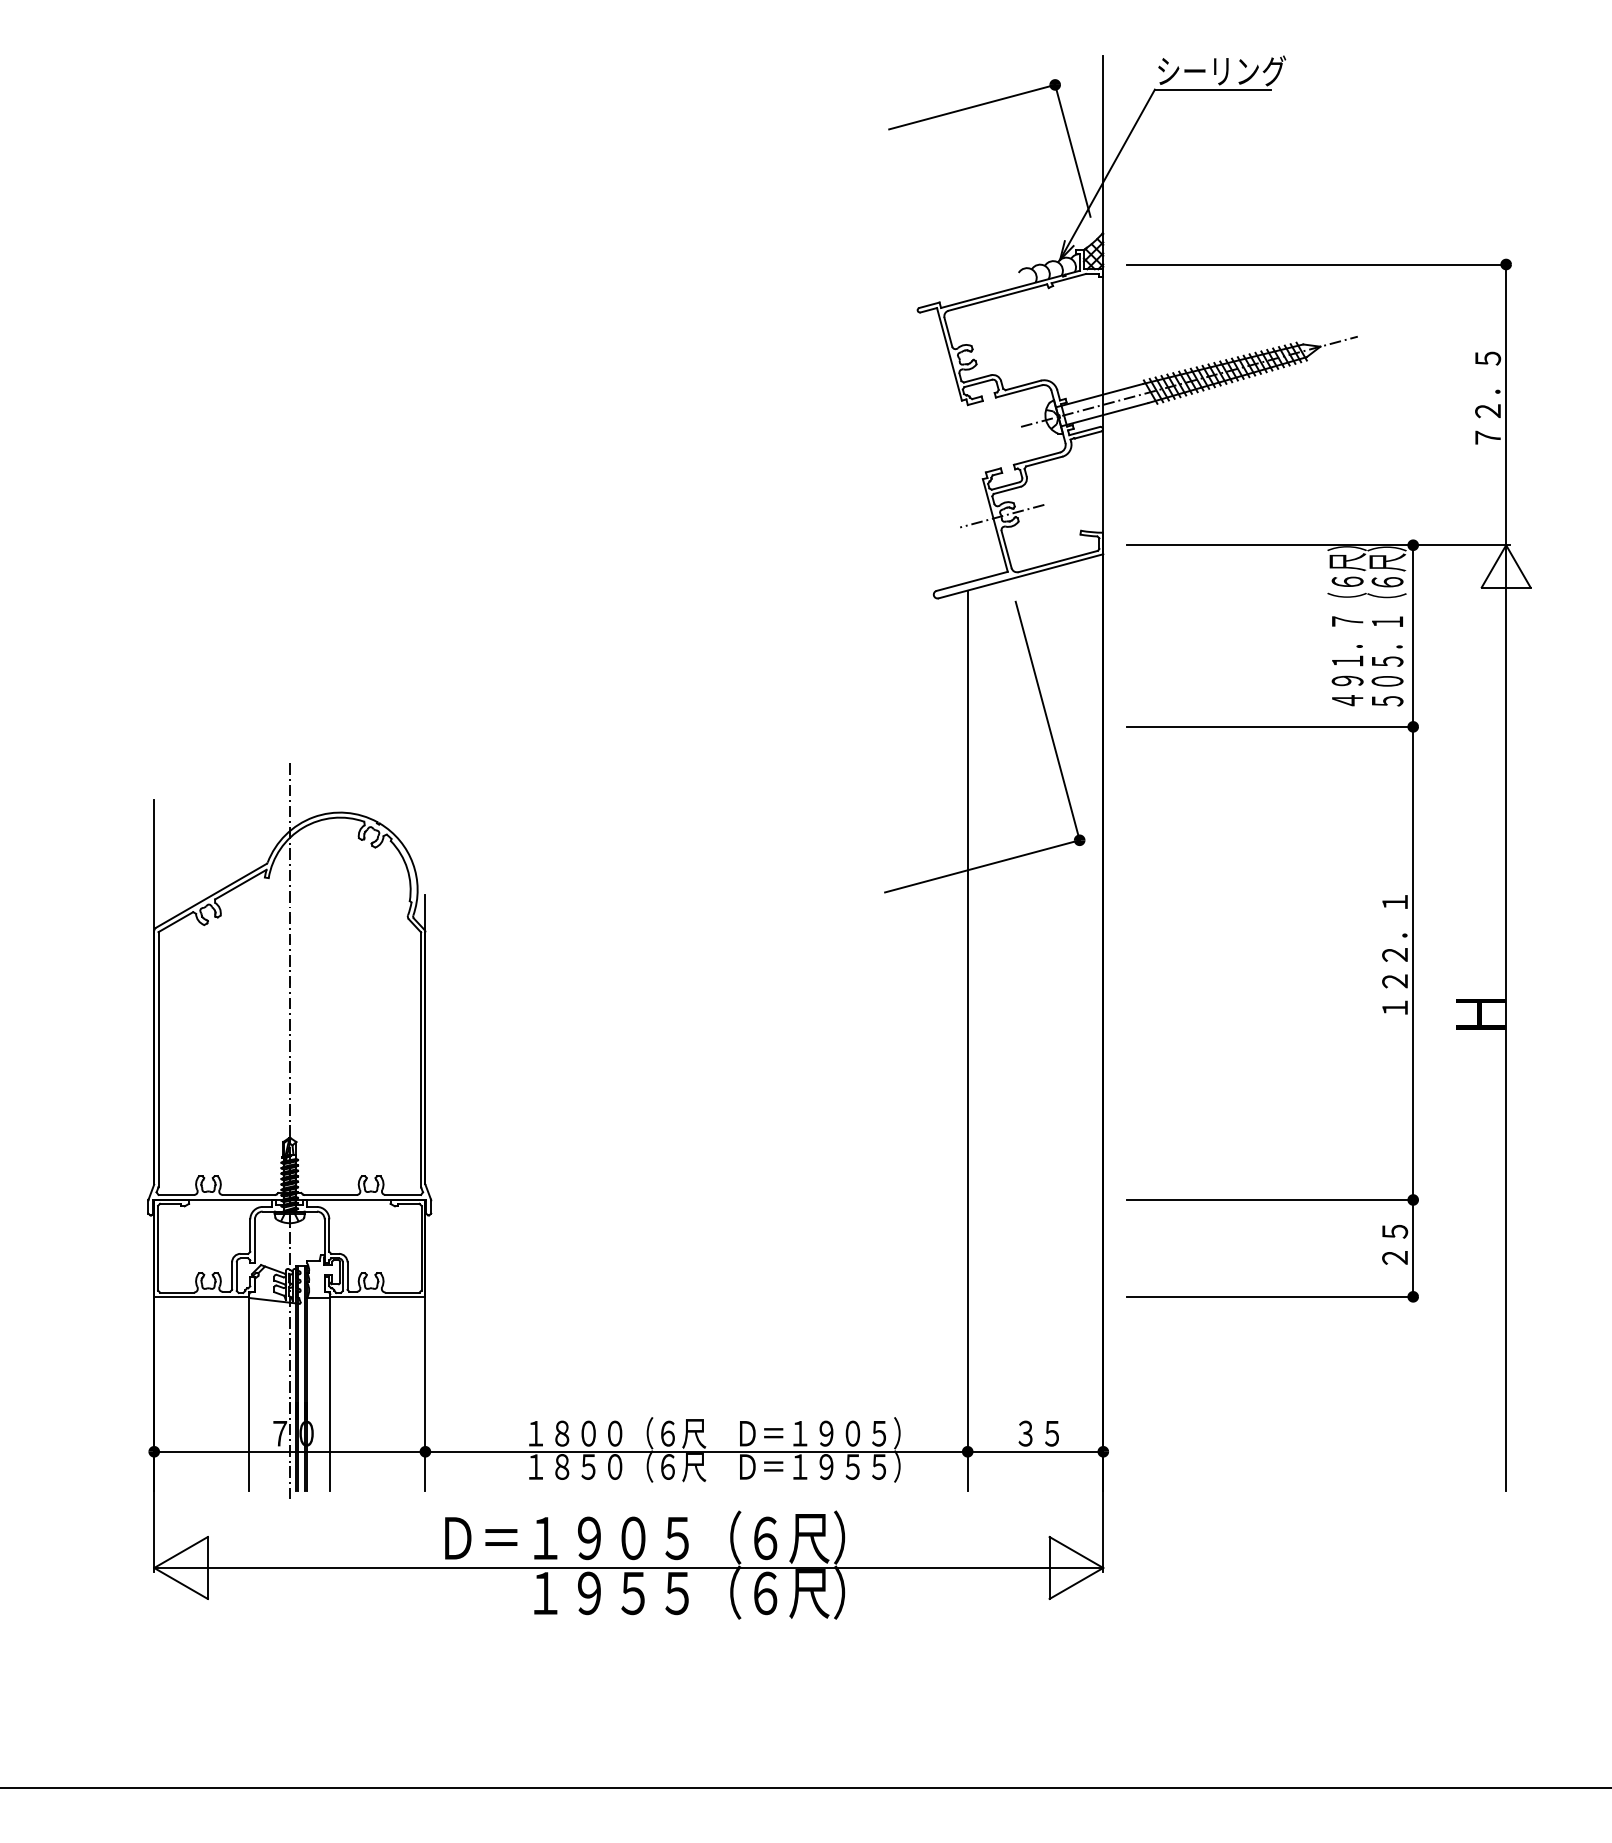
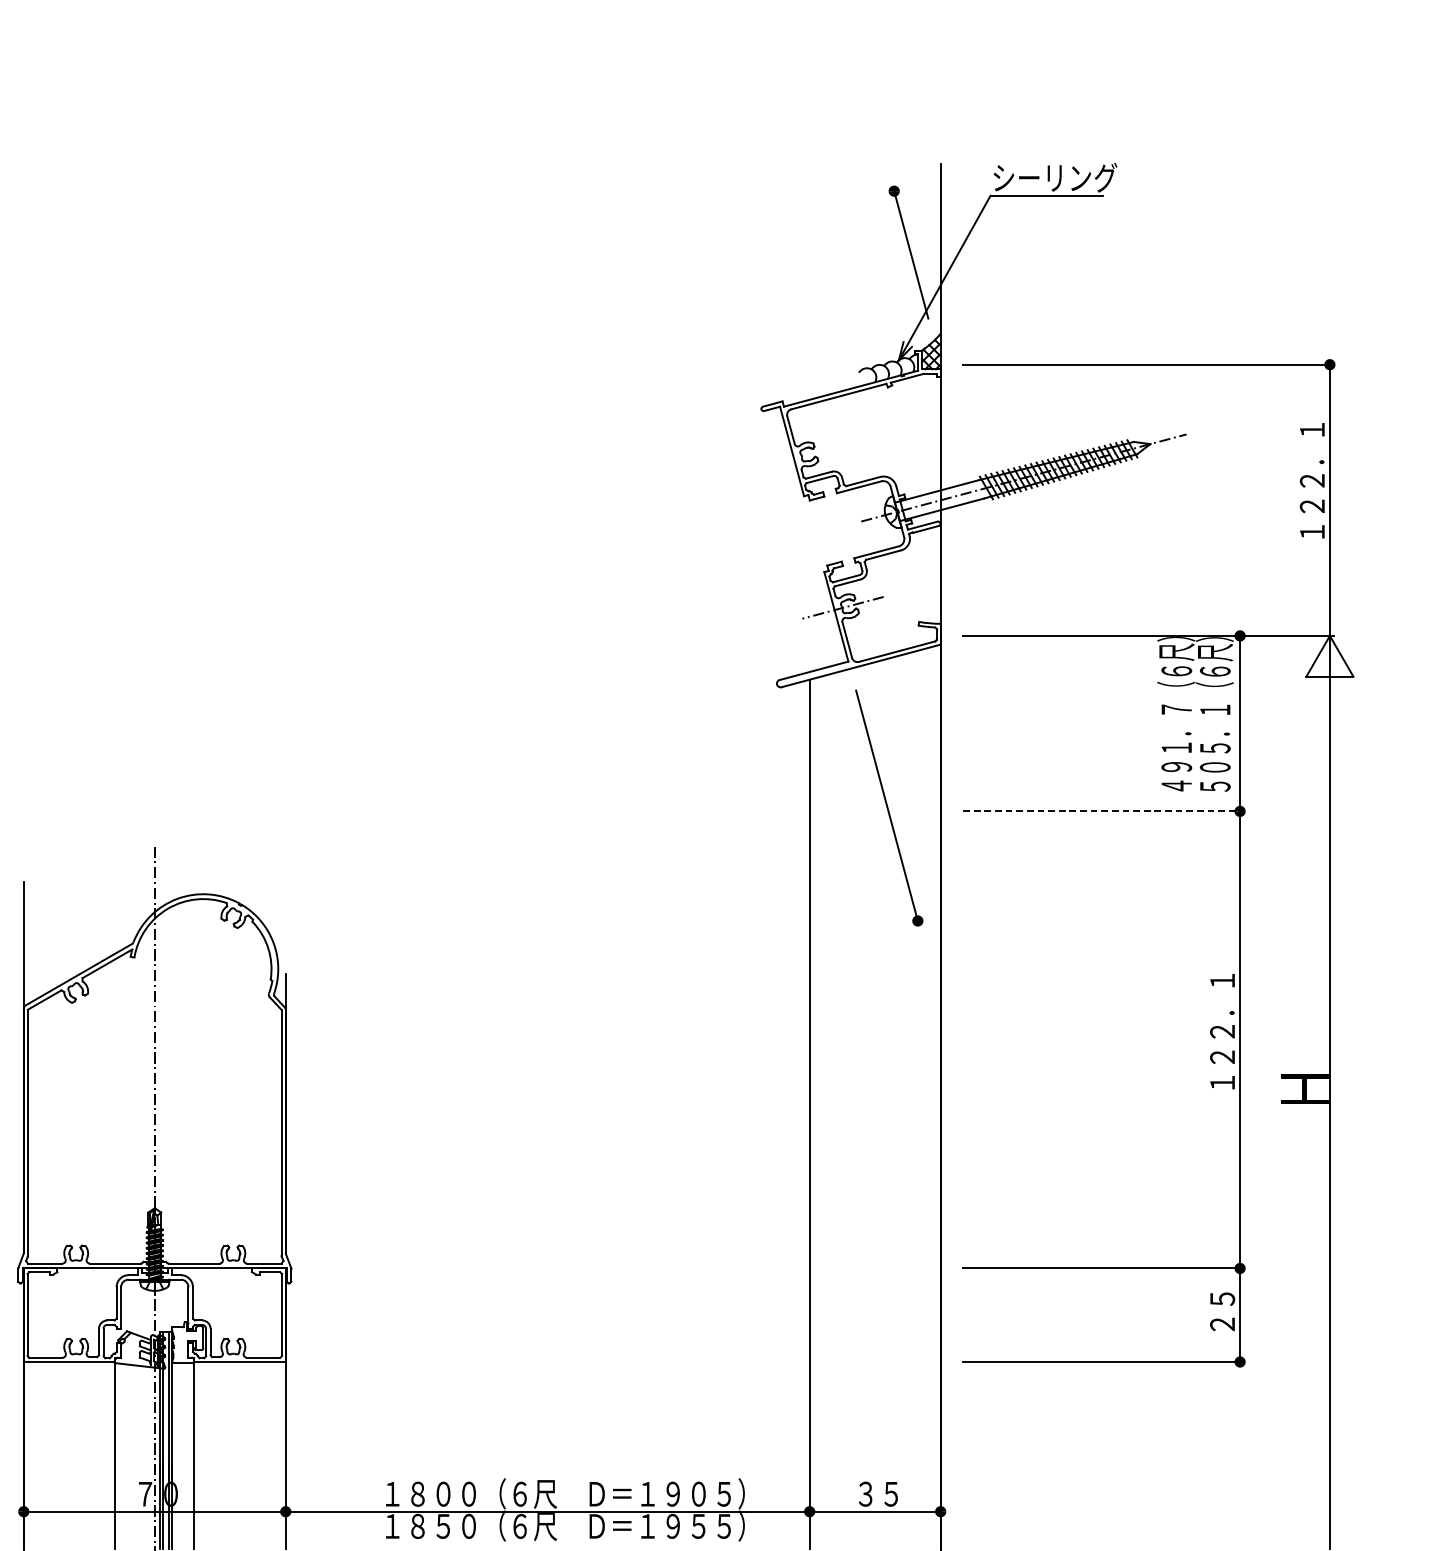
line: (972, 106) -> (814, 212), removed
text: (1488, 384) -> (1312, 480), ７２．５ -> １２２．１
line: (1272, 726) -> (1104, 811), solid -> dashed
line: (982, 866) -> (823, 946), removed

